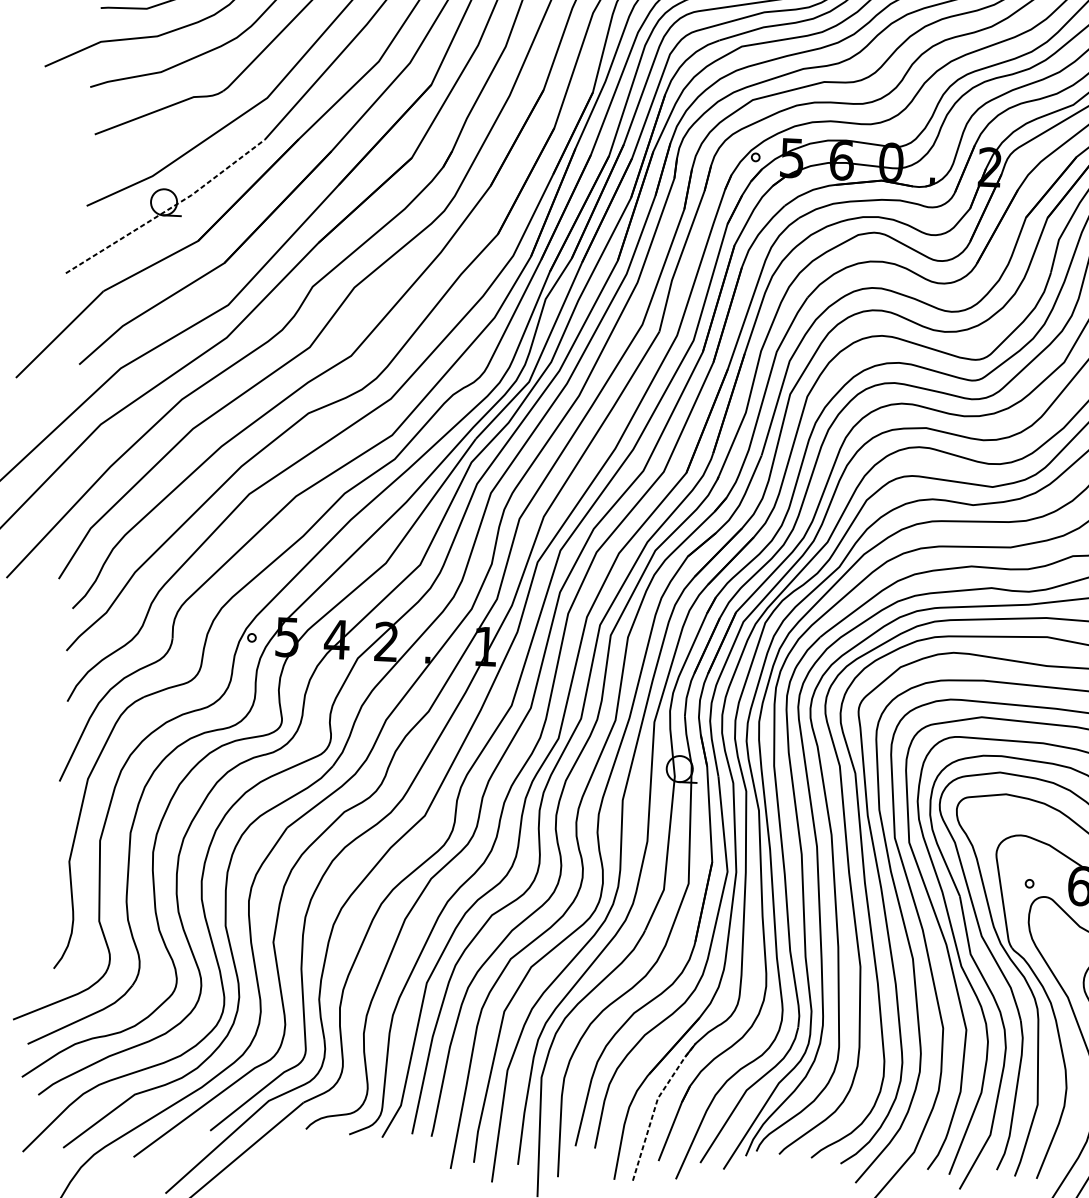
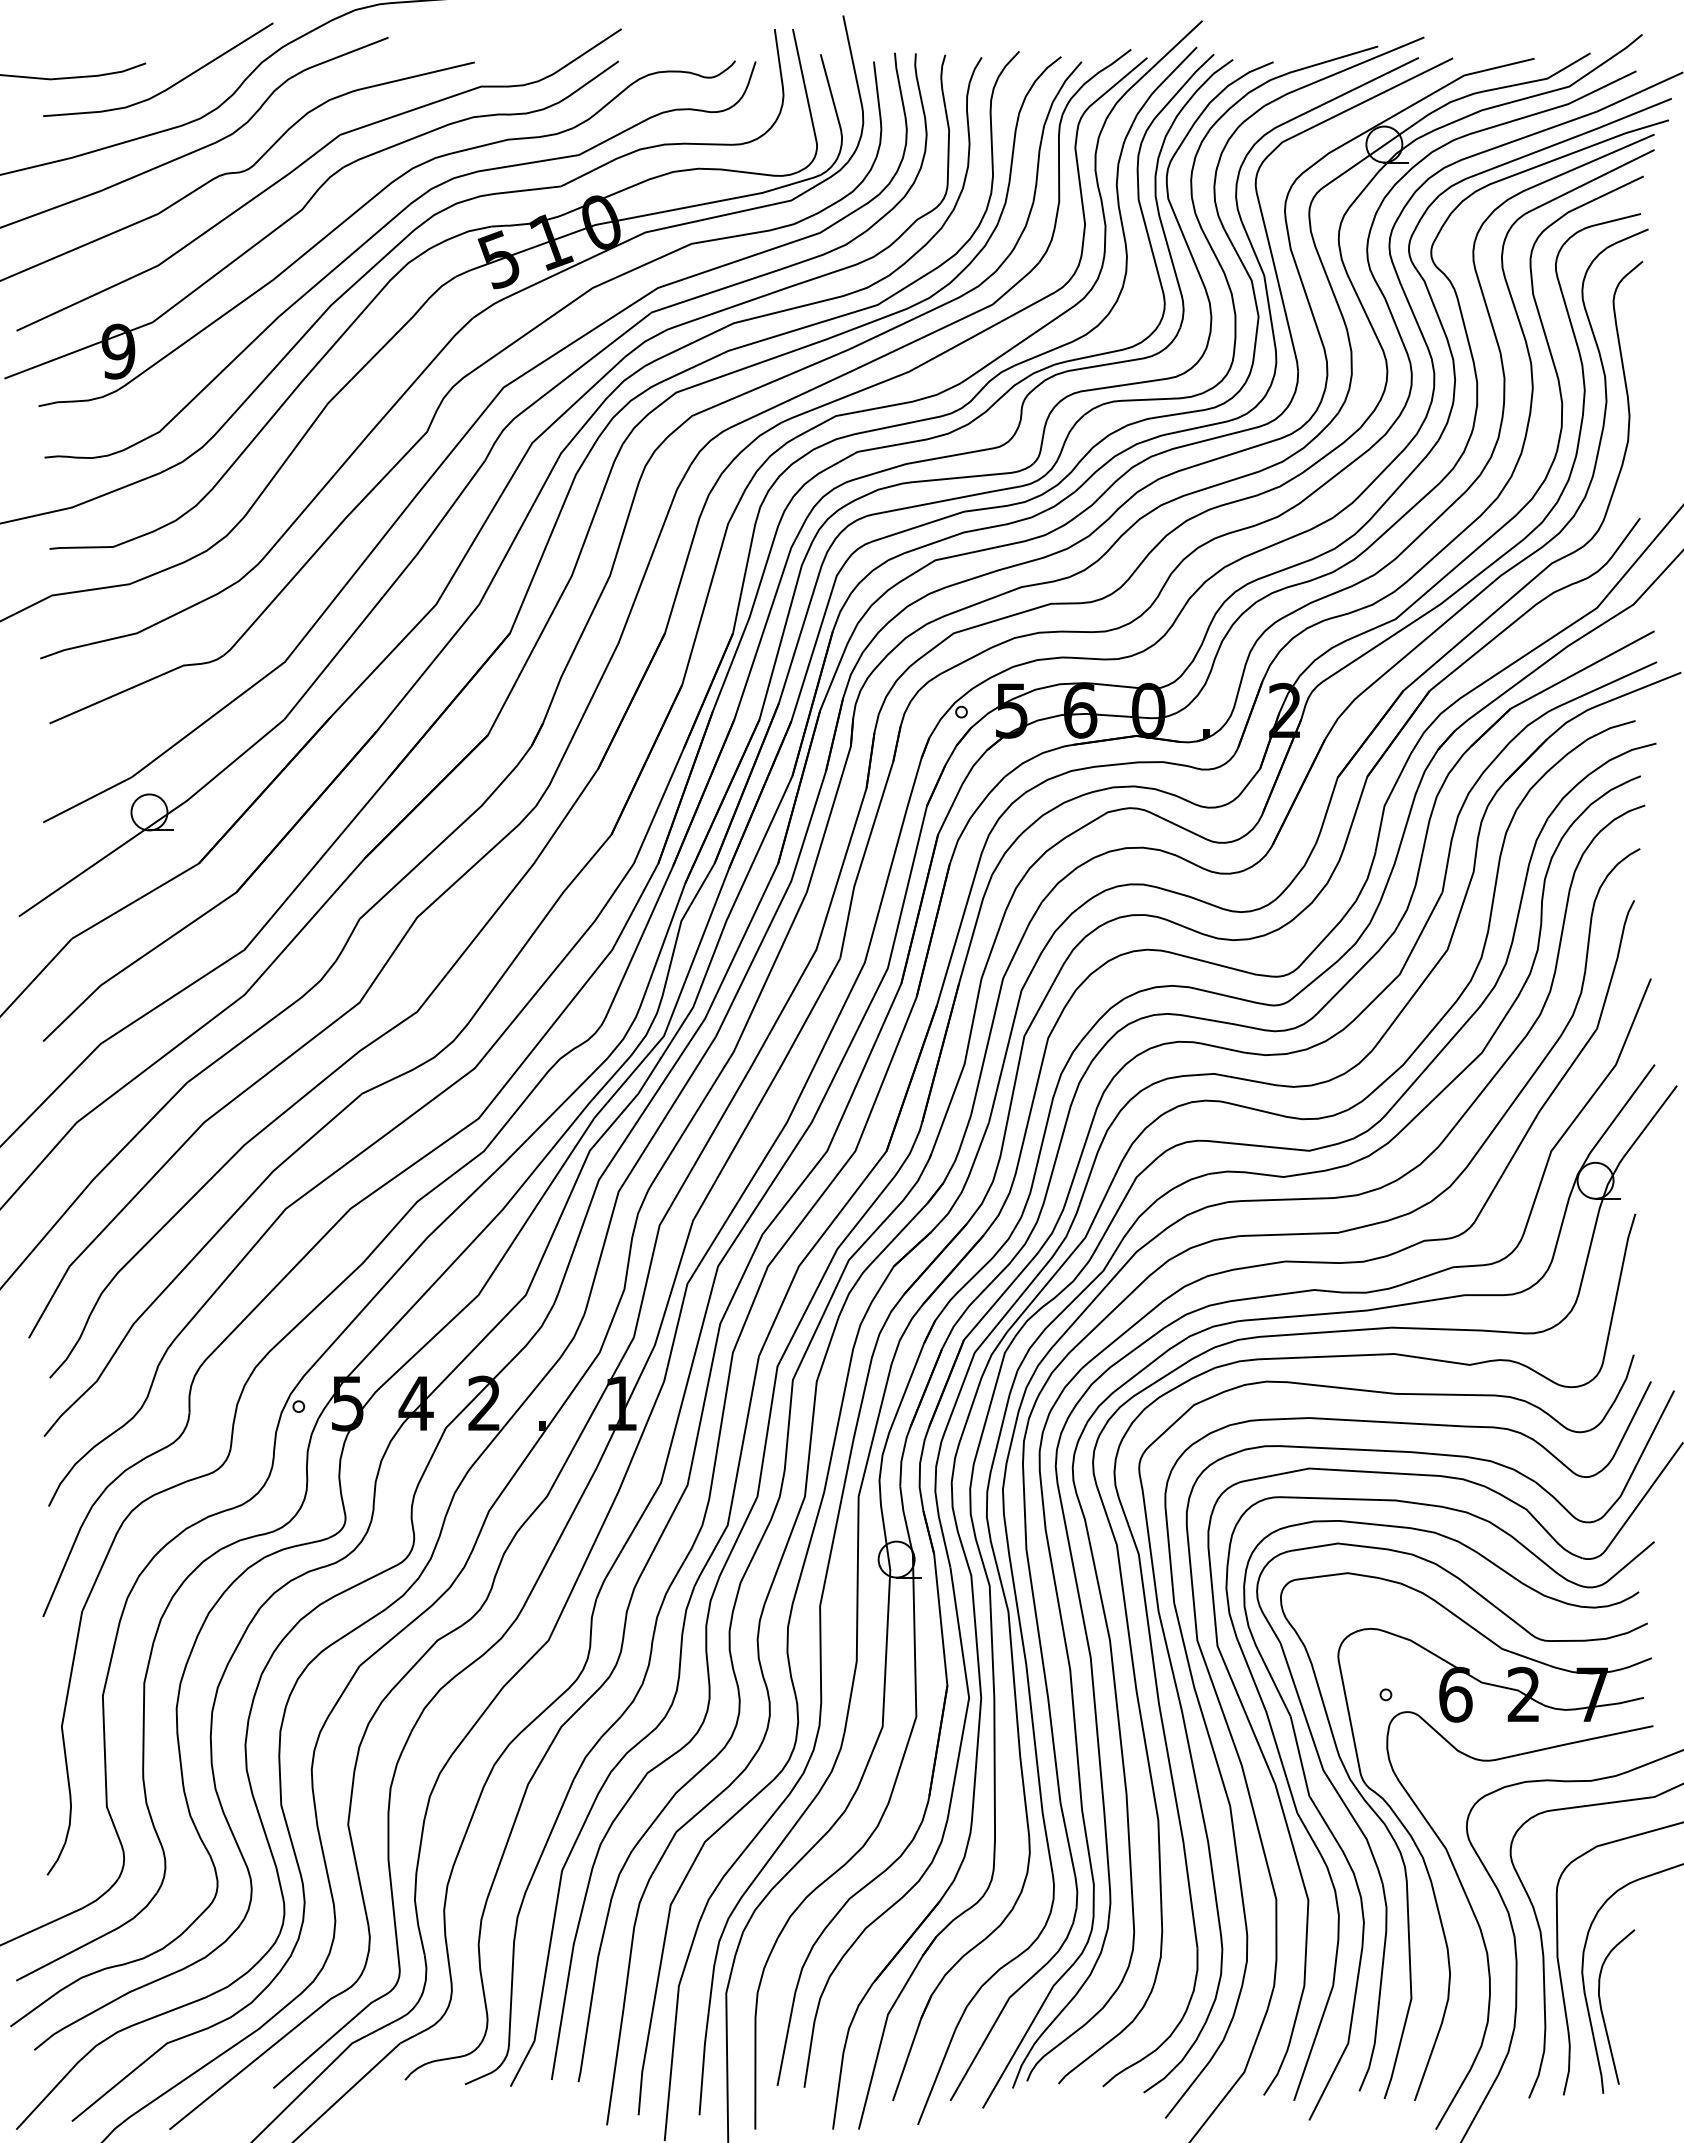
line: (168, 209) -> (155, 822), dashed -> solid
line: (655, 1106) -> (885, 2026), dashed -> solid

